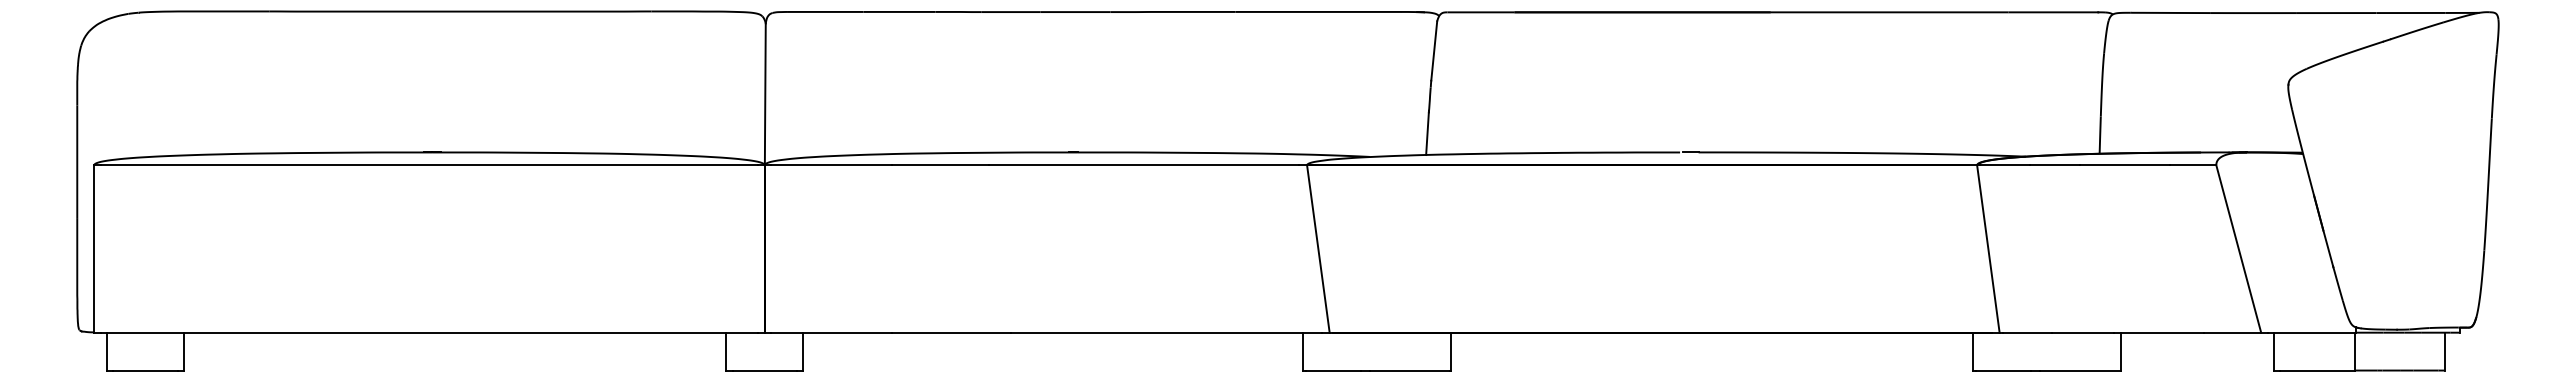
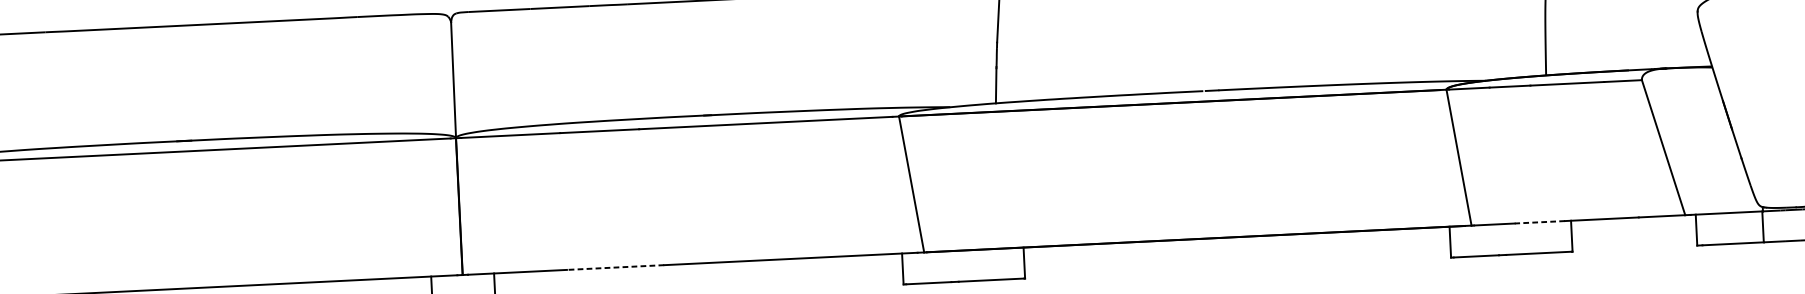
line: (951, 332) -> (615, 267), solid -> dashed
line: (2083, 332) -> (1540, 222), solid -> dashed

